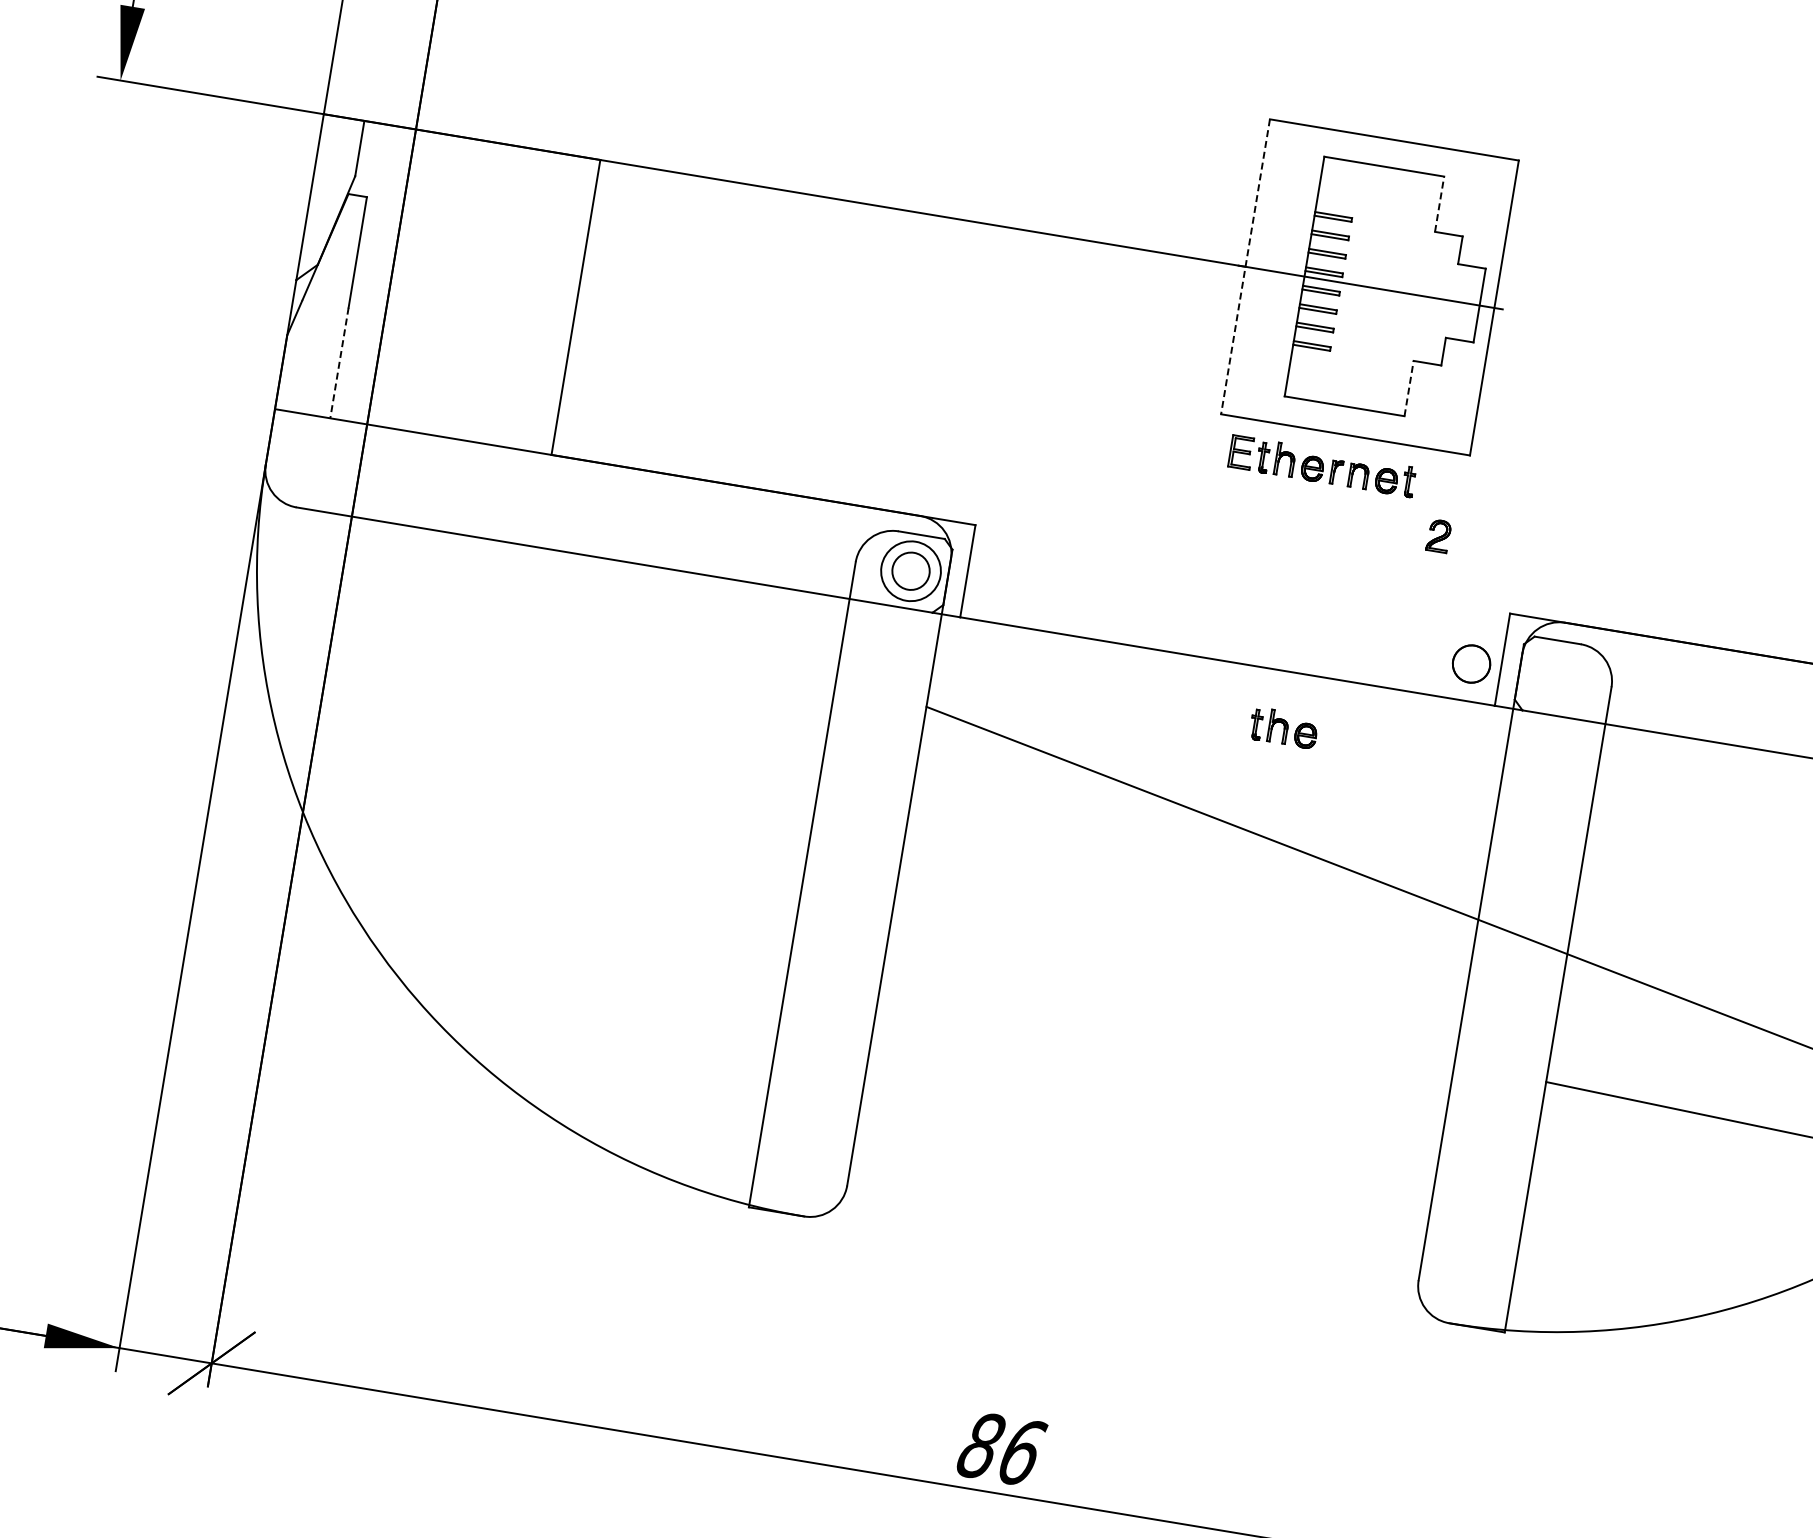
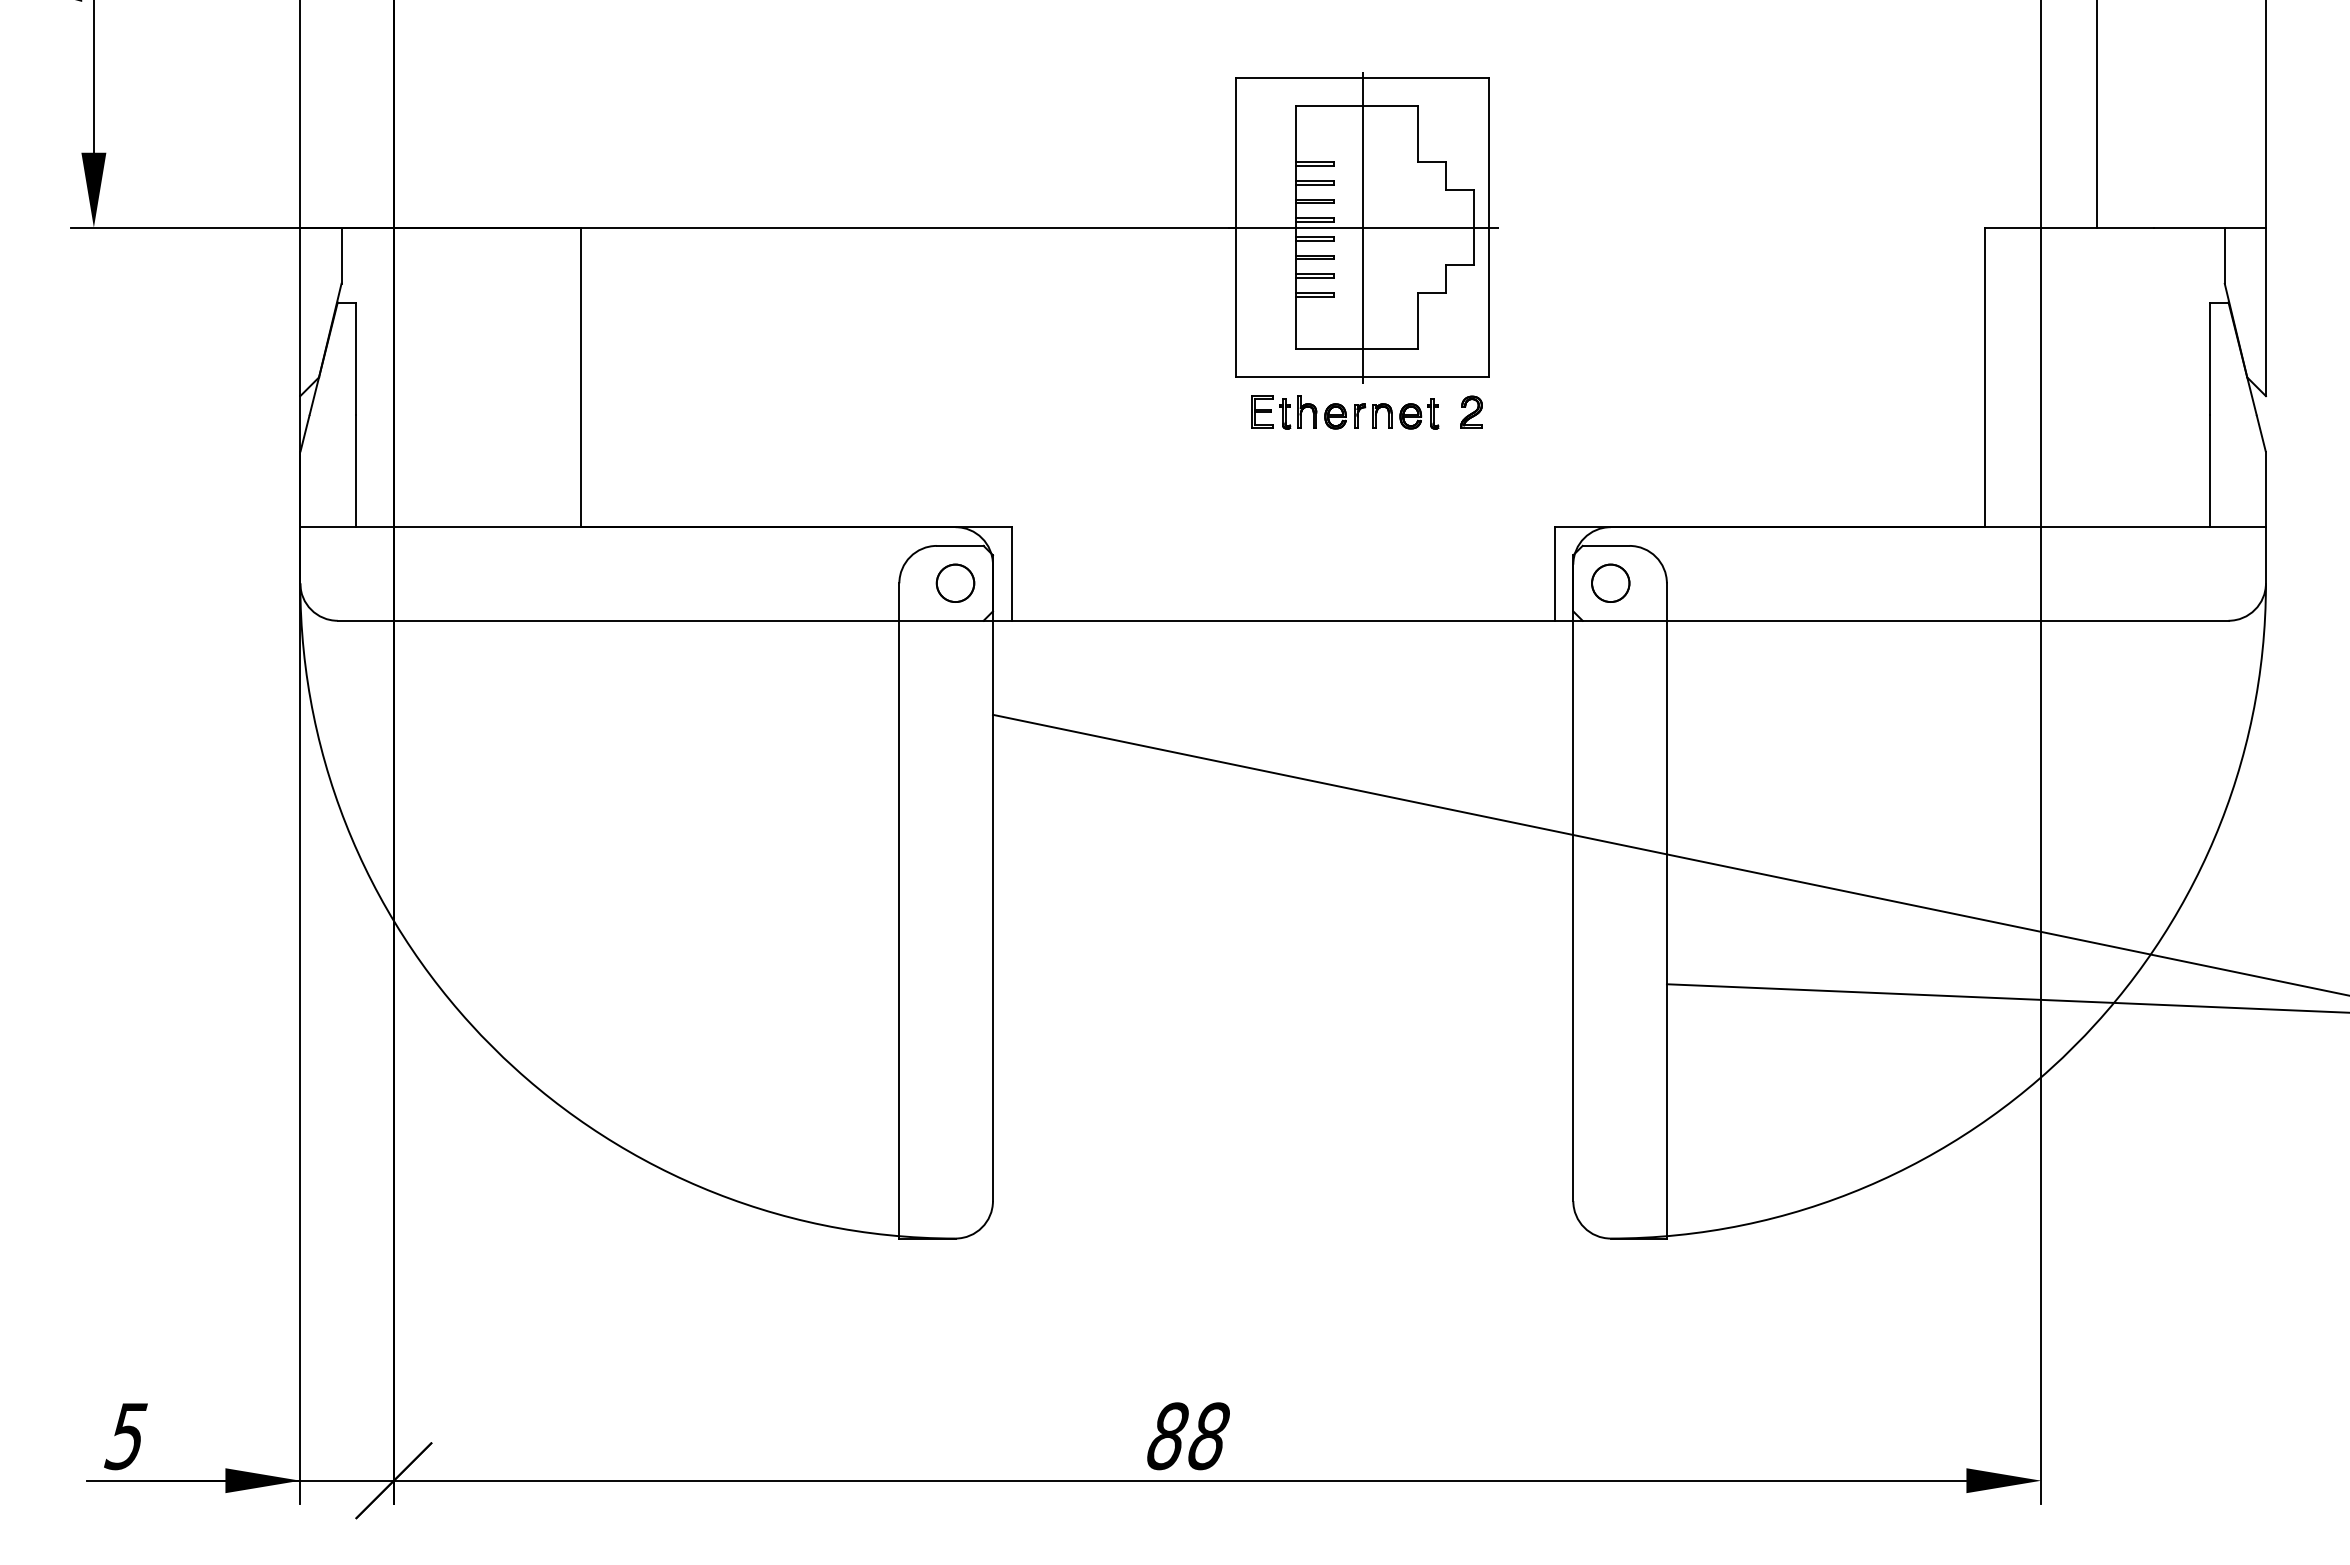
line: (1439, 203) -> (1417, 133), dashed -> solid
line: (1245, 266) -> (1236, 227), dashed -> solid
line: (1370, 287) -> (1363, 227), added
line: (339, 363) -> (356, 471), dashed -> solid
line: (1408, 387) -> (1417, 320), dashed -> solid
part: (1438, 535) -> (1471, 411), moved
circle: (910, 571) -> (955, 583), size x0.62
circle: (1471, 663) -> (1610, 582), moved
part: (1283, 728) -> (1349, 677), removed
text: (1022, 1452) -> (1209, 1436), 86 -> 88

